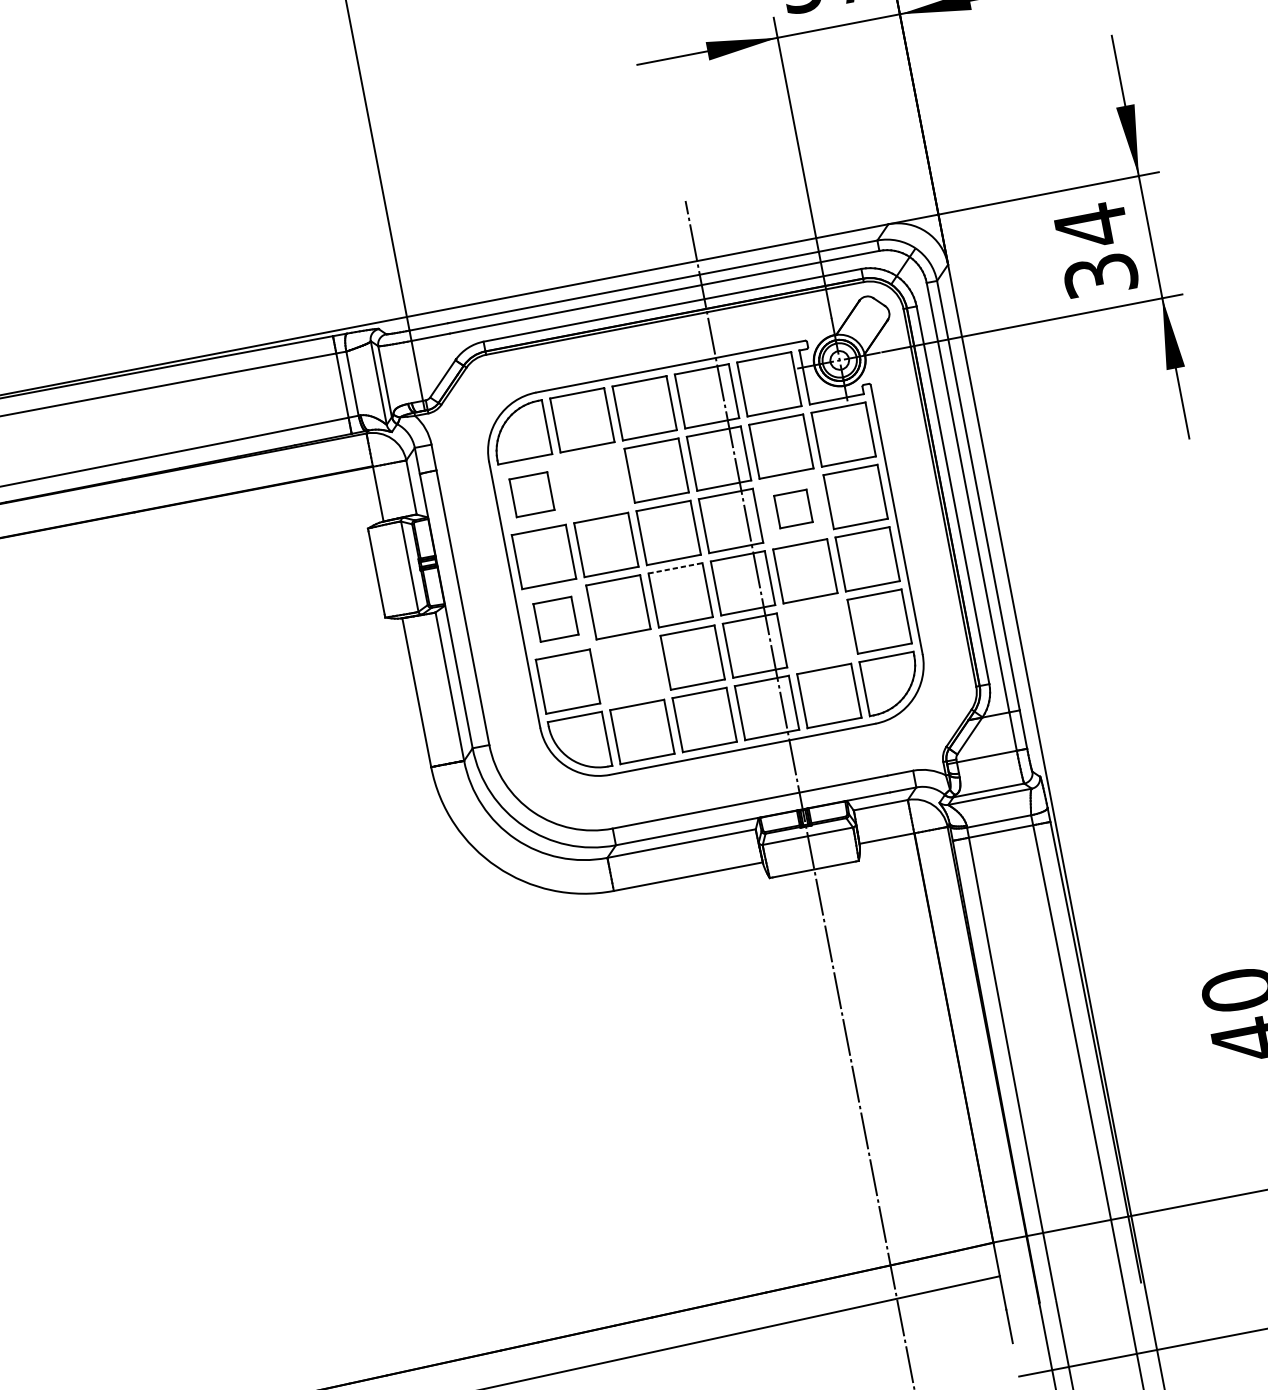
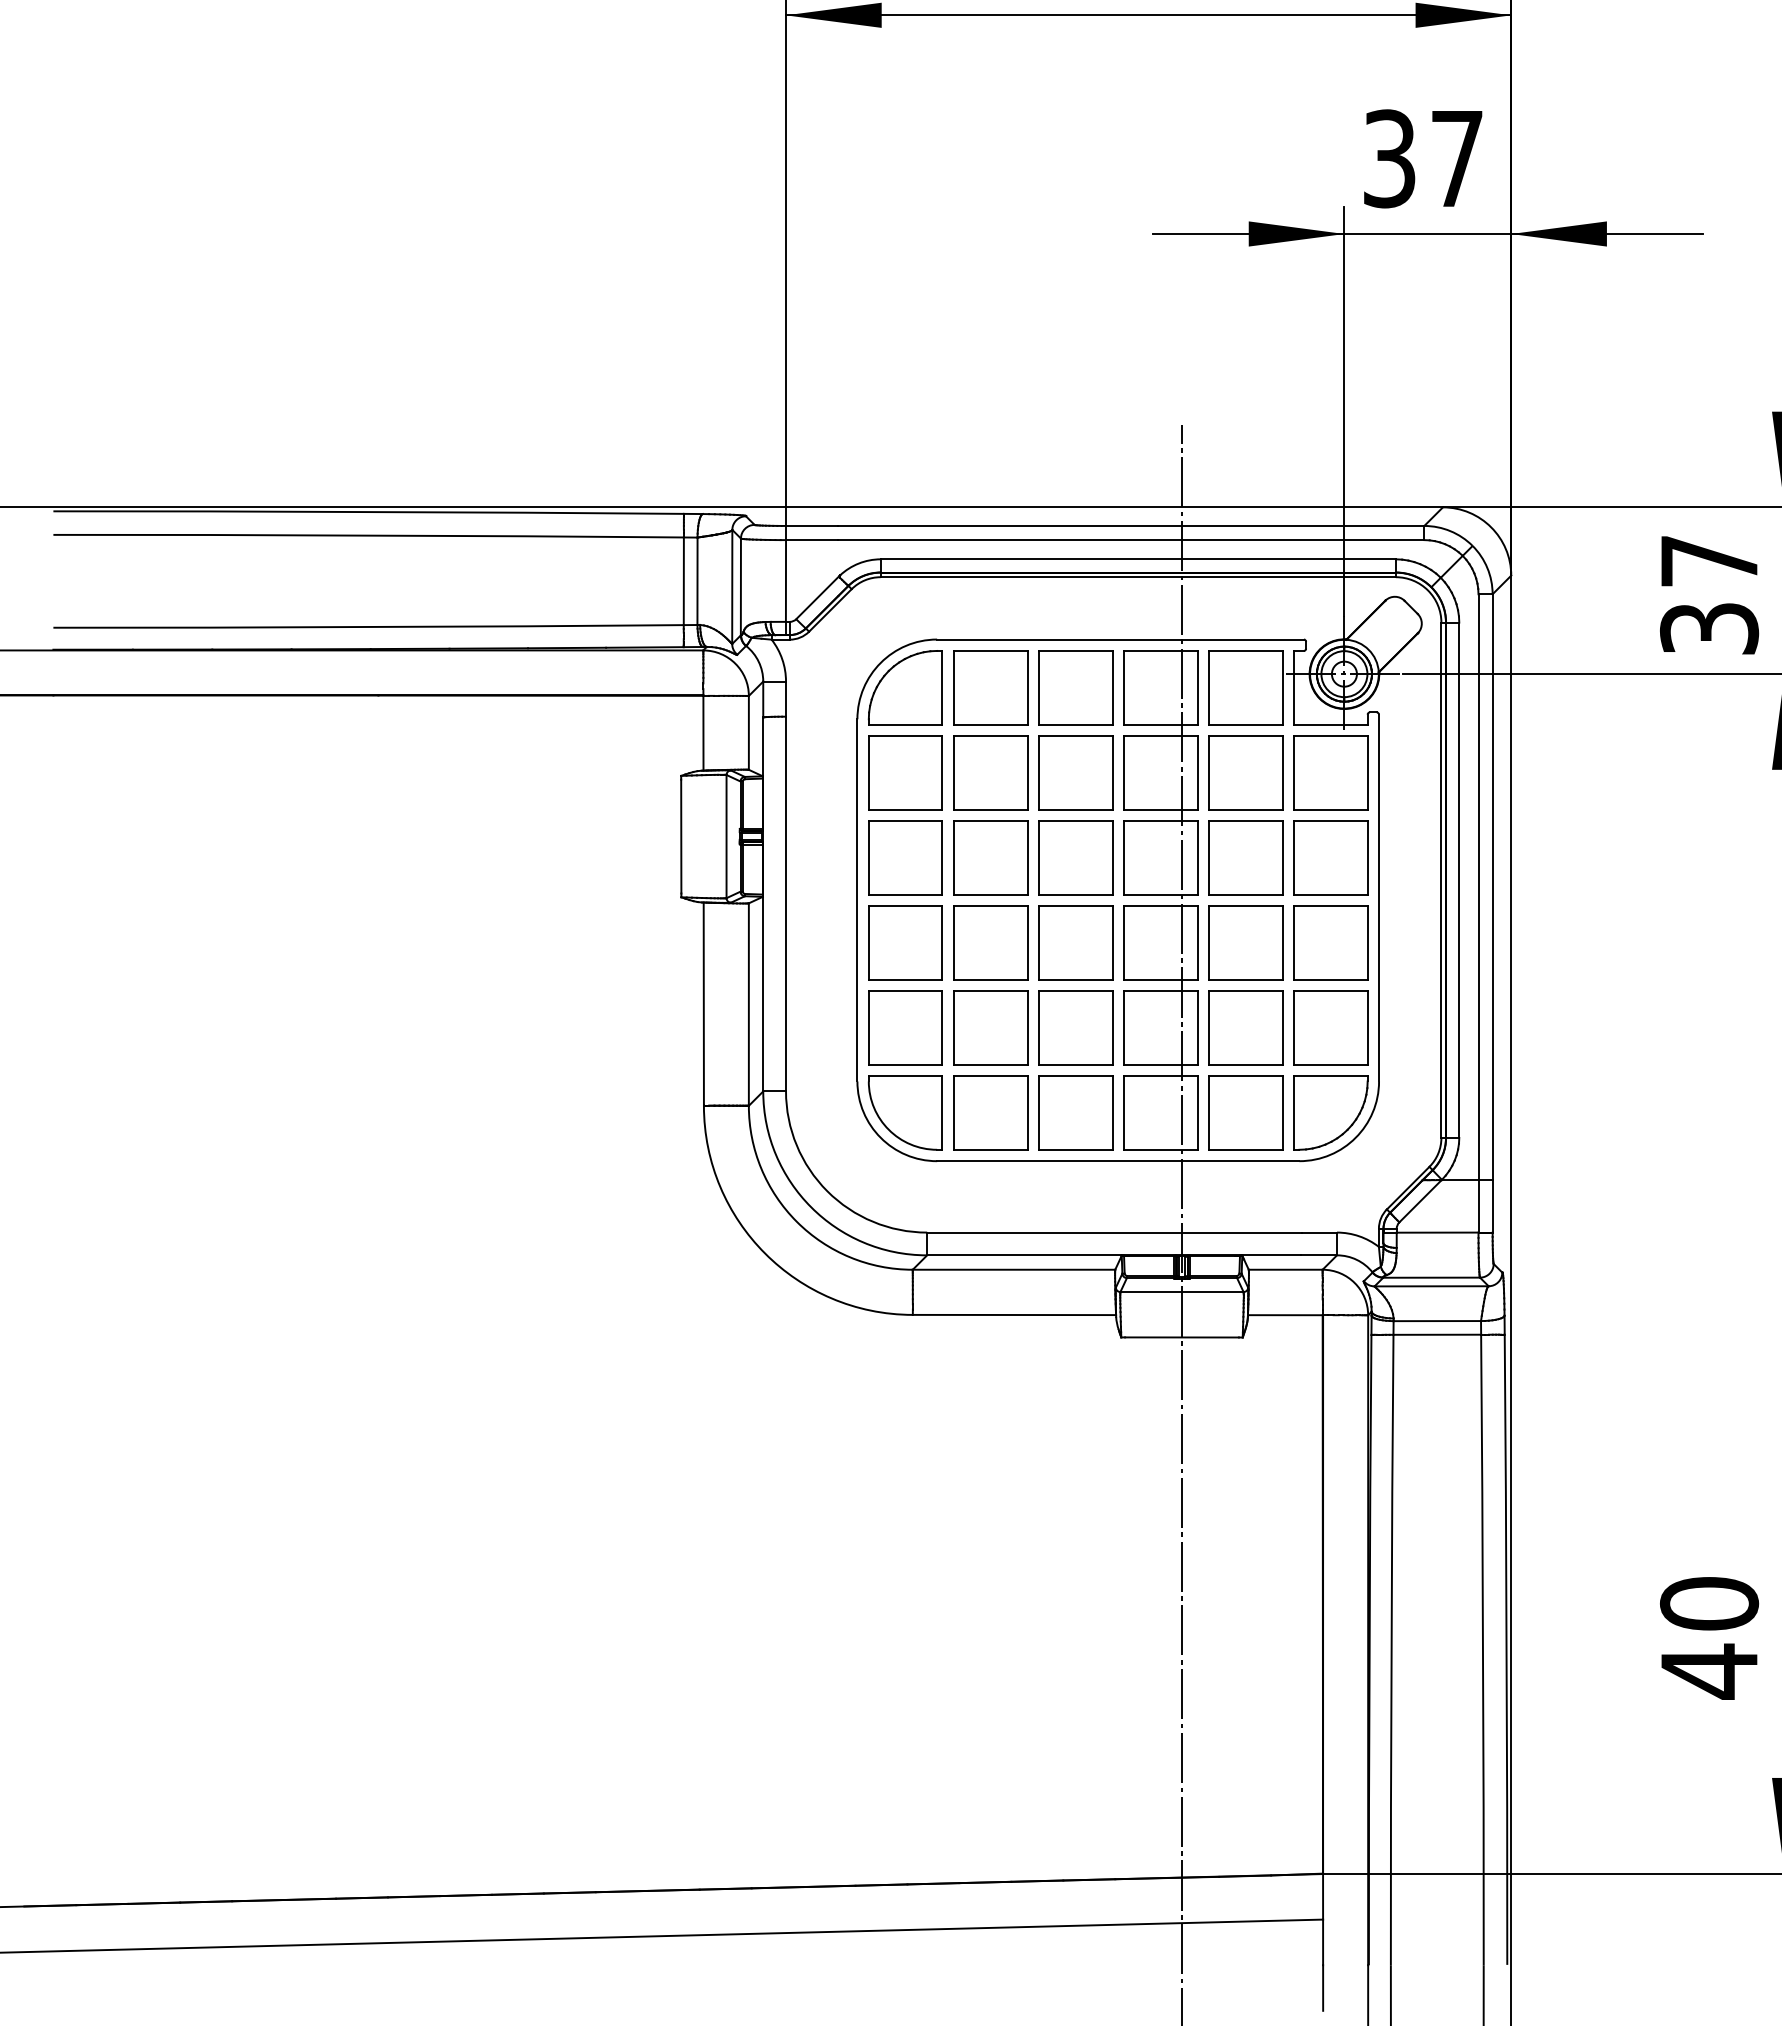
text: (1091, 226) -> (1709, 561), 34 -> 37
part: (594, 482) -> (990, 772), added
part: (531, 494) -> (905, 772), size x1.43
part: (793, 508) -> (1245, 857), size x1.67
line: (675, 568) -> (1075, 906), dashed -> solid
part: (555, 619) -> (905, 942), size x1.43
part: (817, 633) -> (1245, 1027), added
part: (630, 669) -> (990, 1027), added

